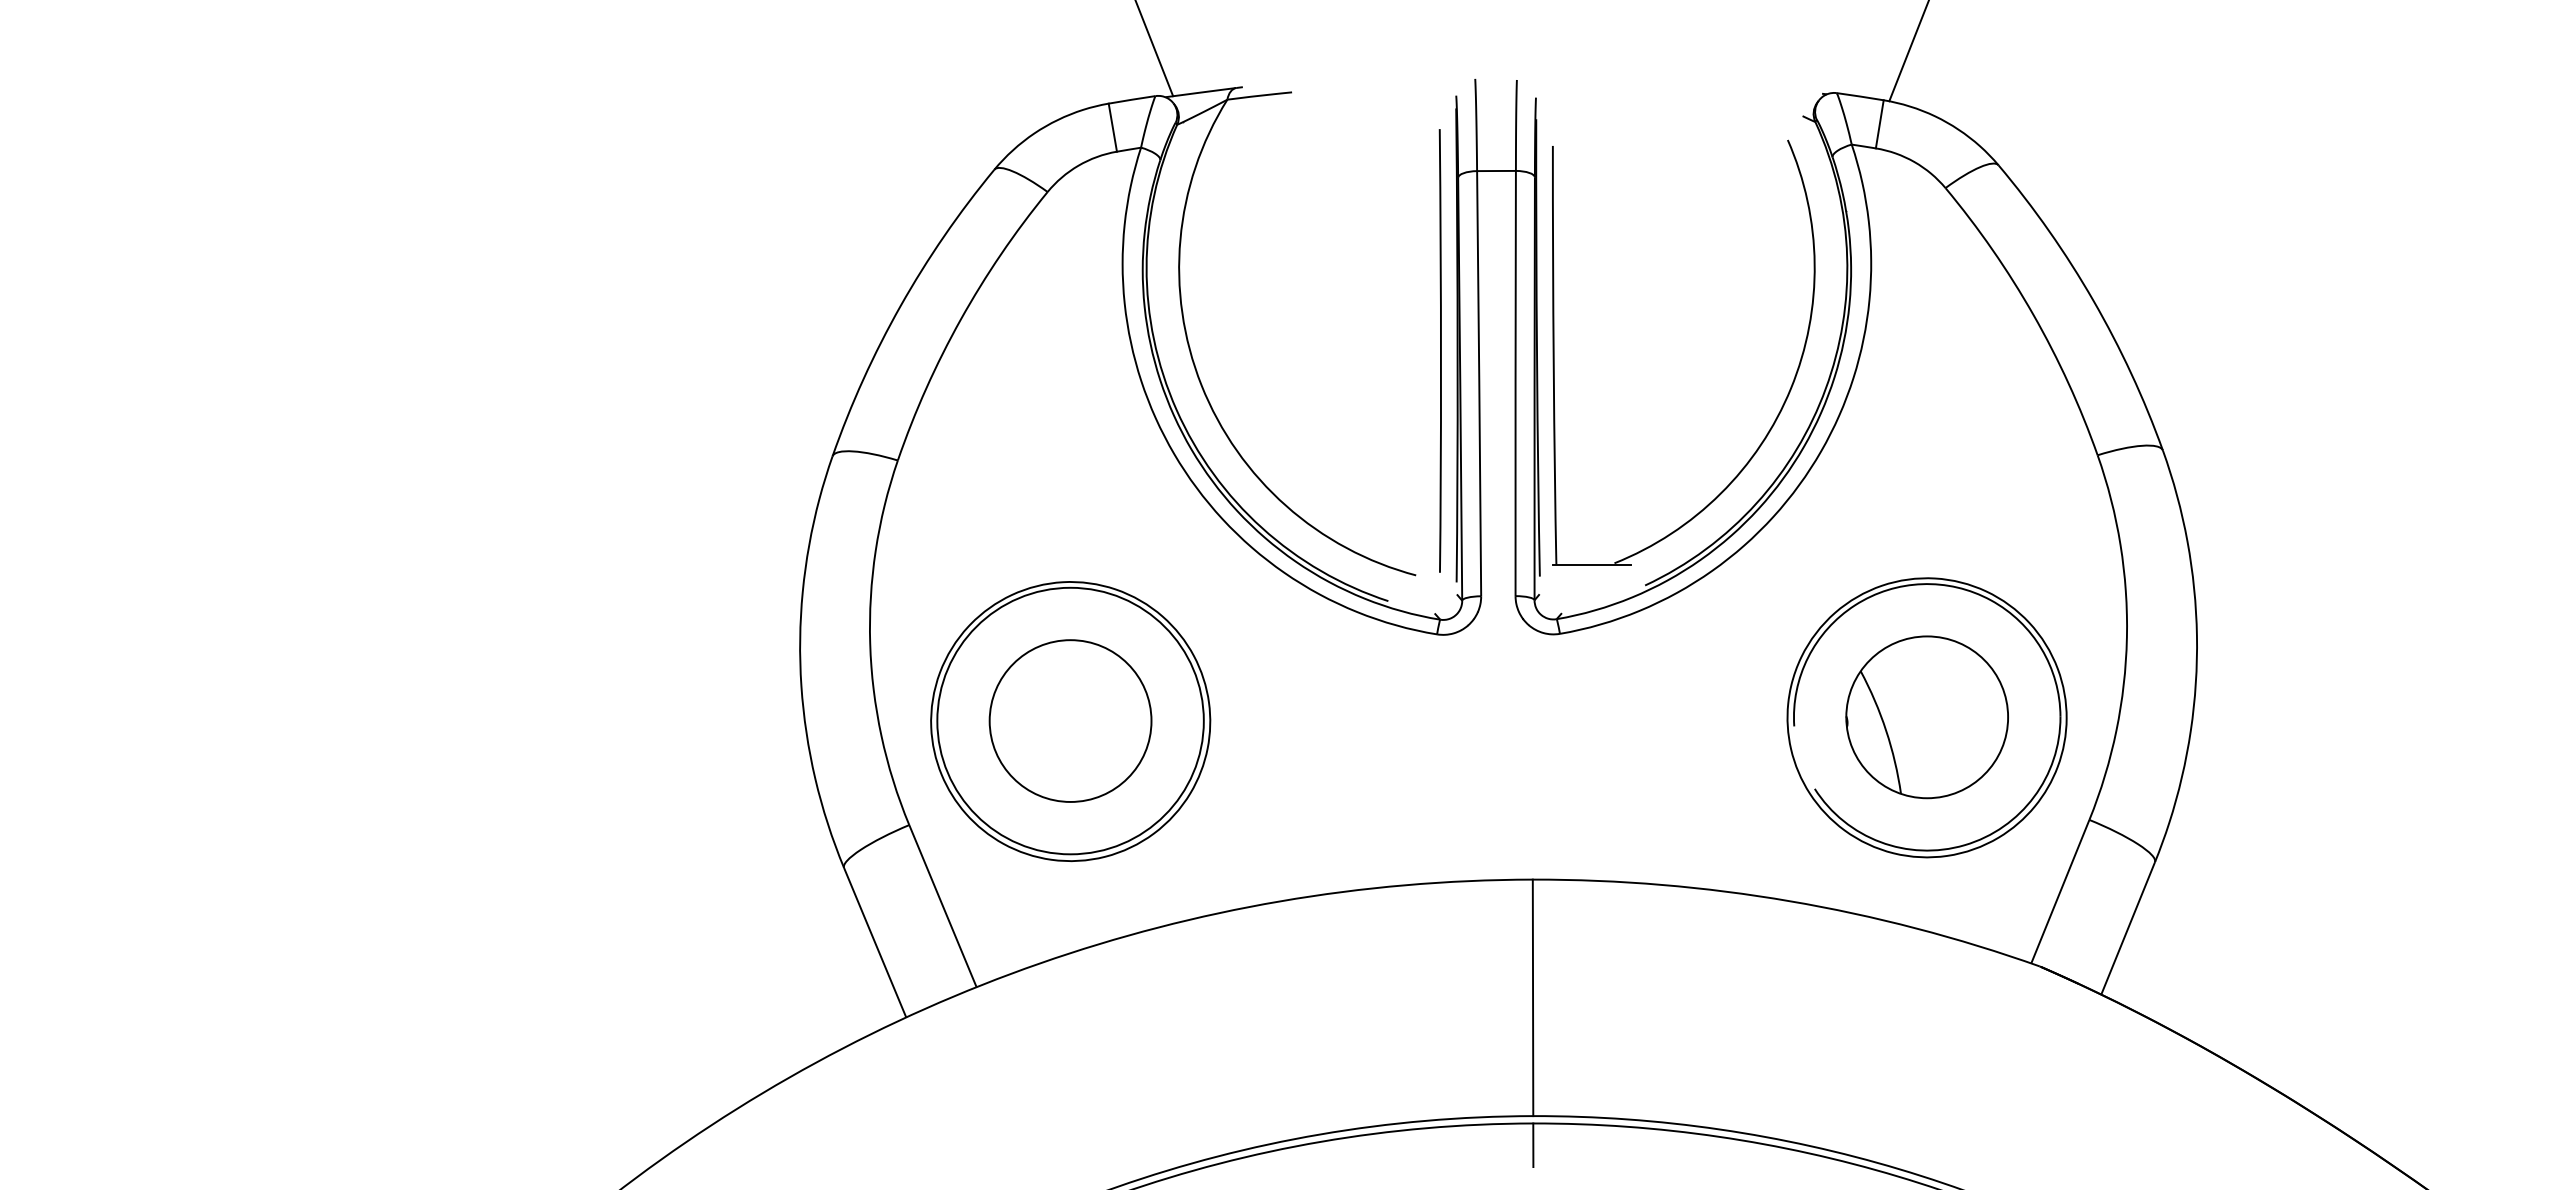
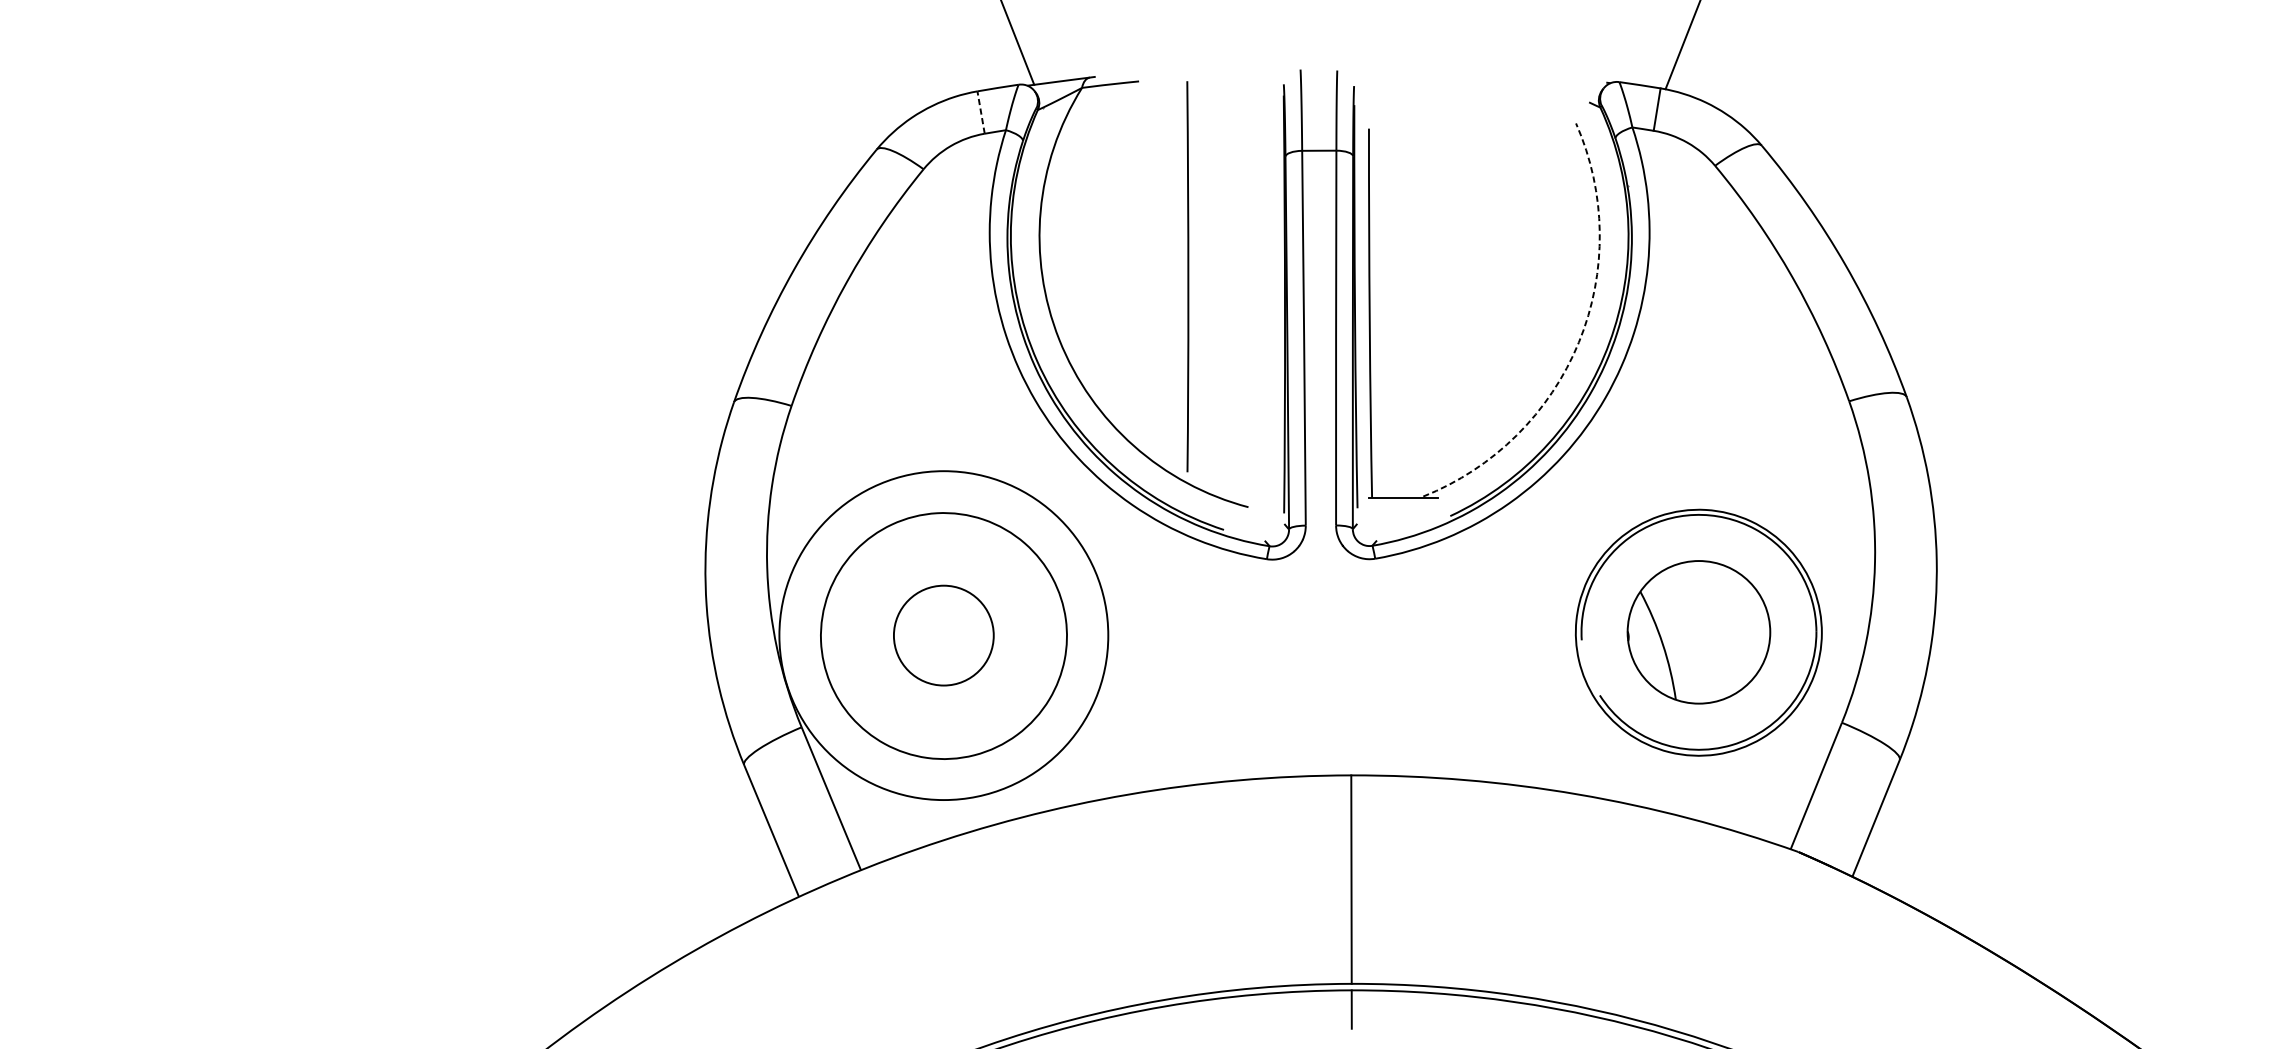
line: (1112, 127) -> (980, 112), solid -> dashed
line: (1440, 350) -> (1187, 276), moved
arc: (1791, 388) -> (1579, 342), solid -> dashed
circle: (1070, 720) -> (943, 635), size x0.7
circle: (1070, 720) -> (943, 635), size x1.4

